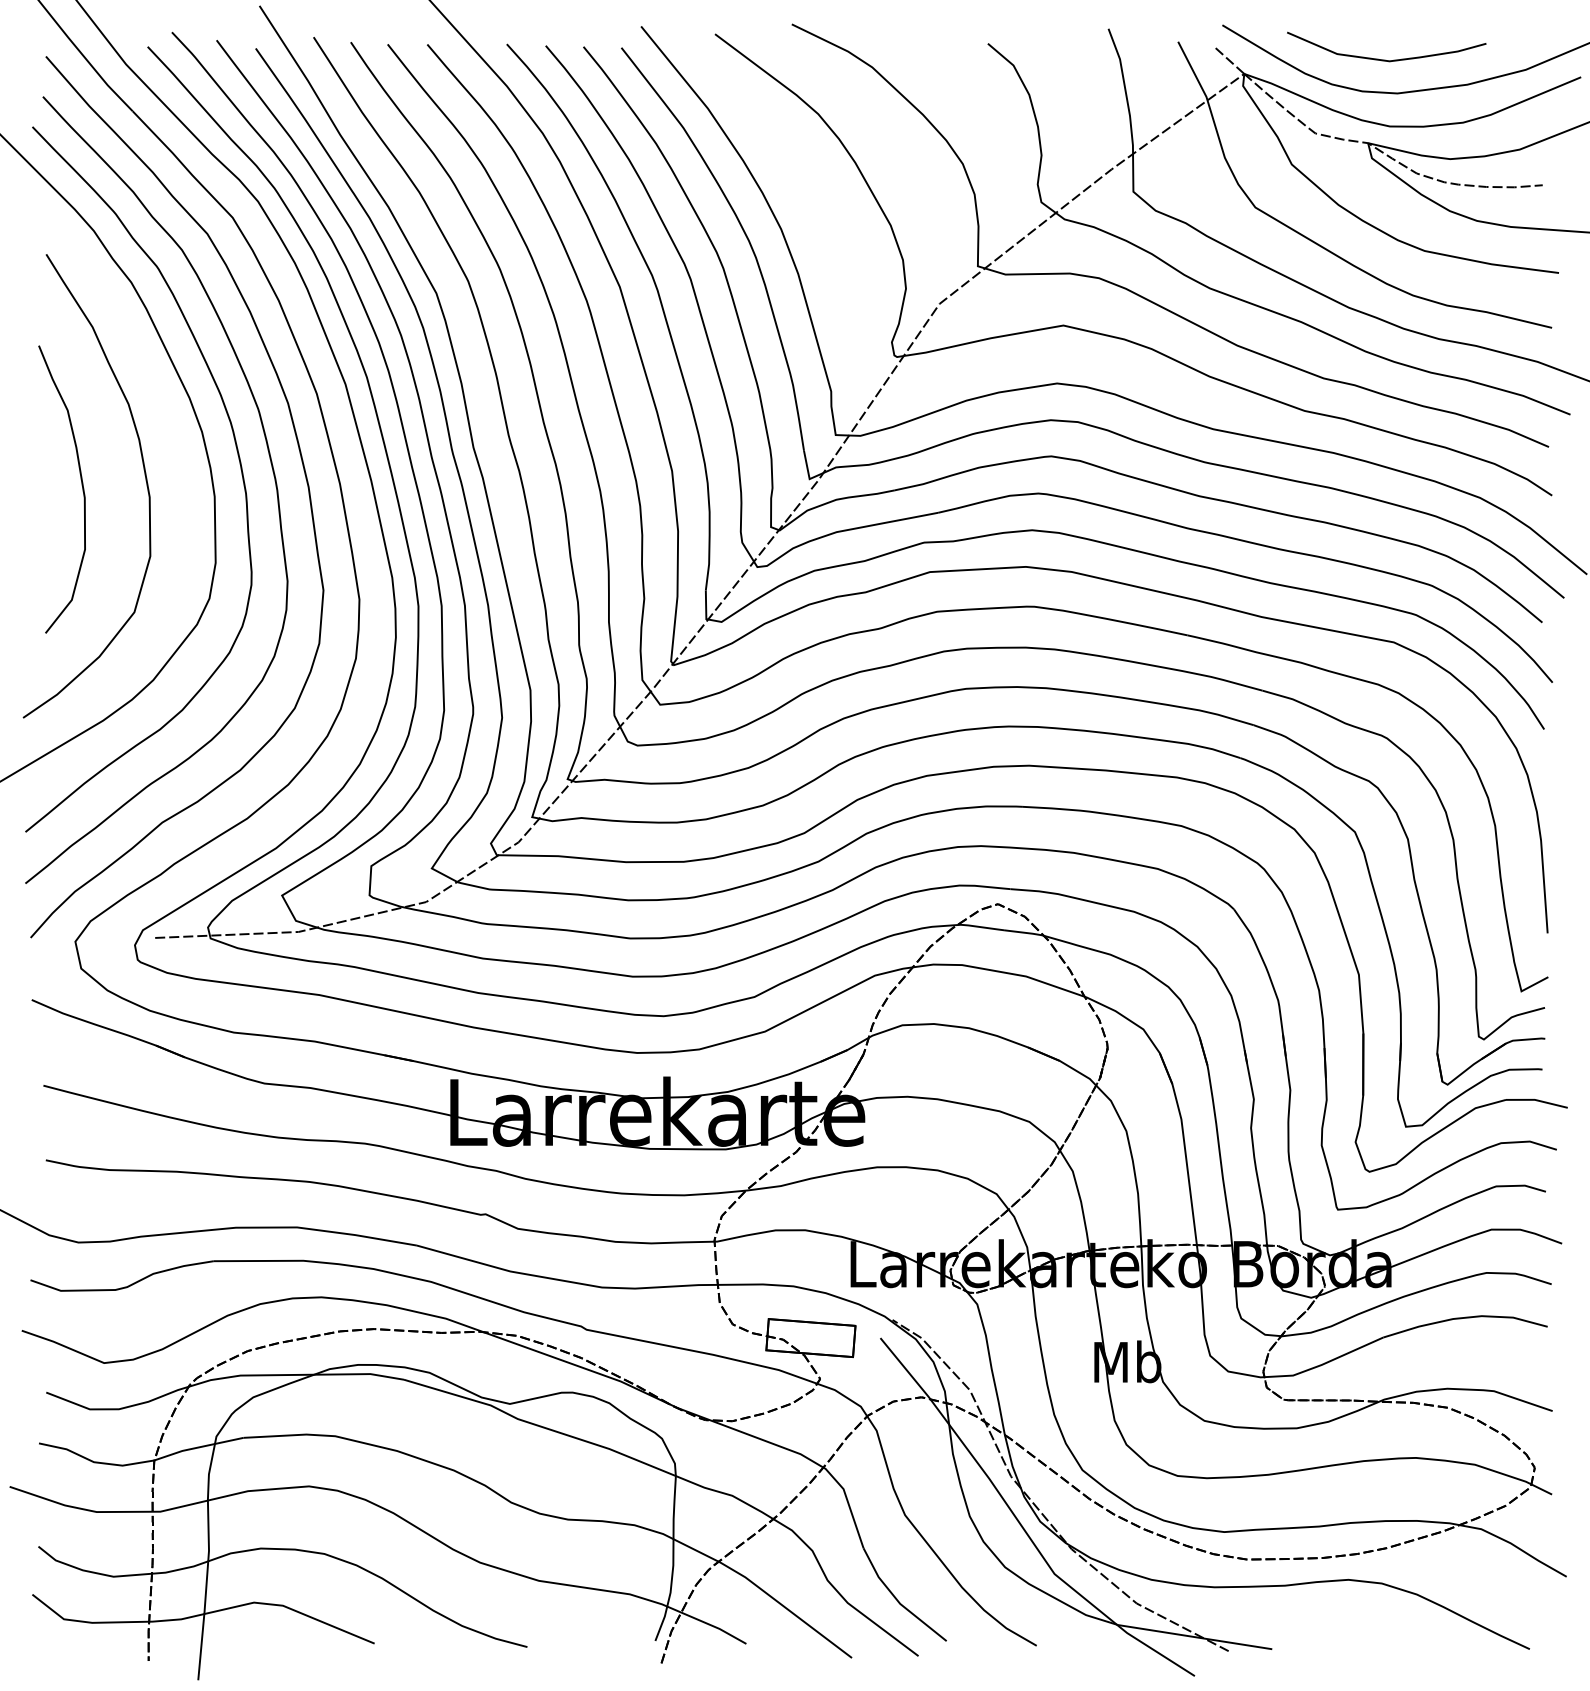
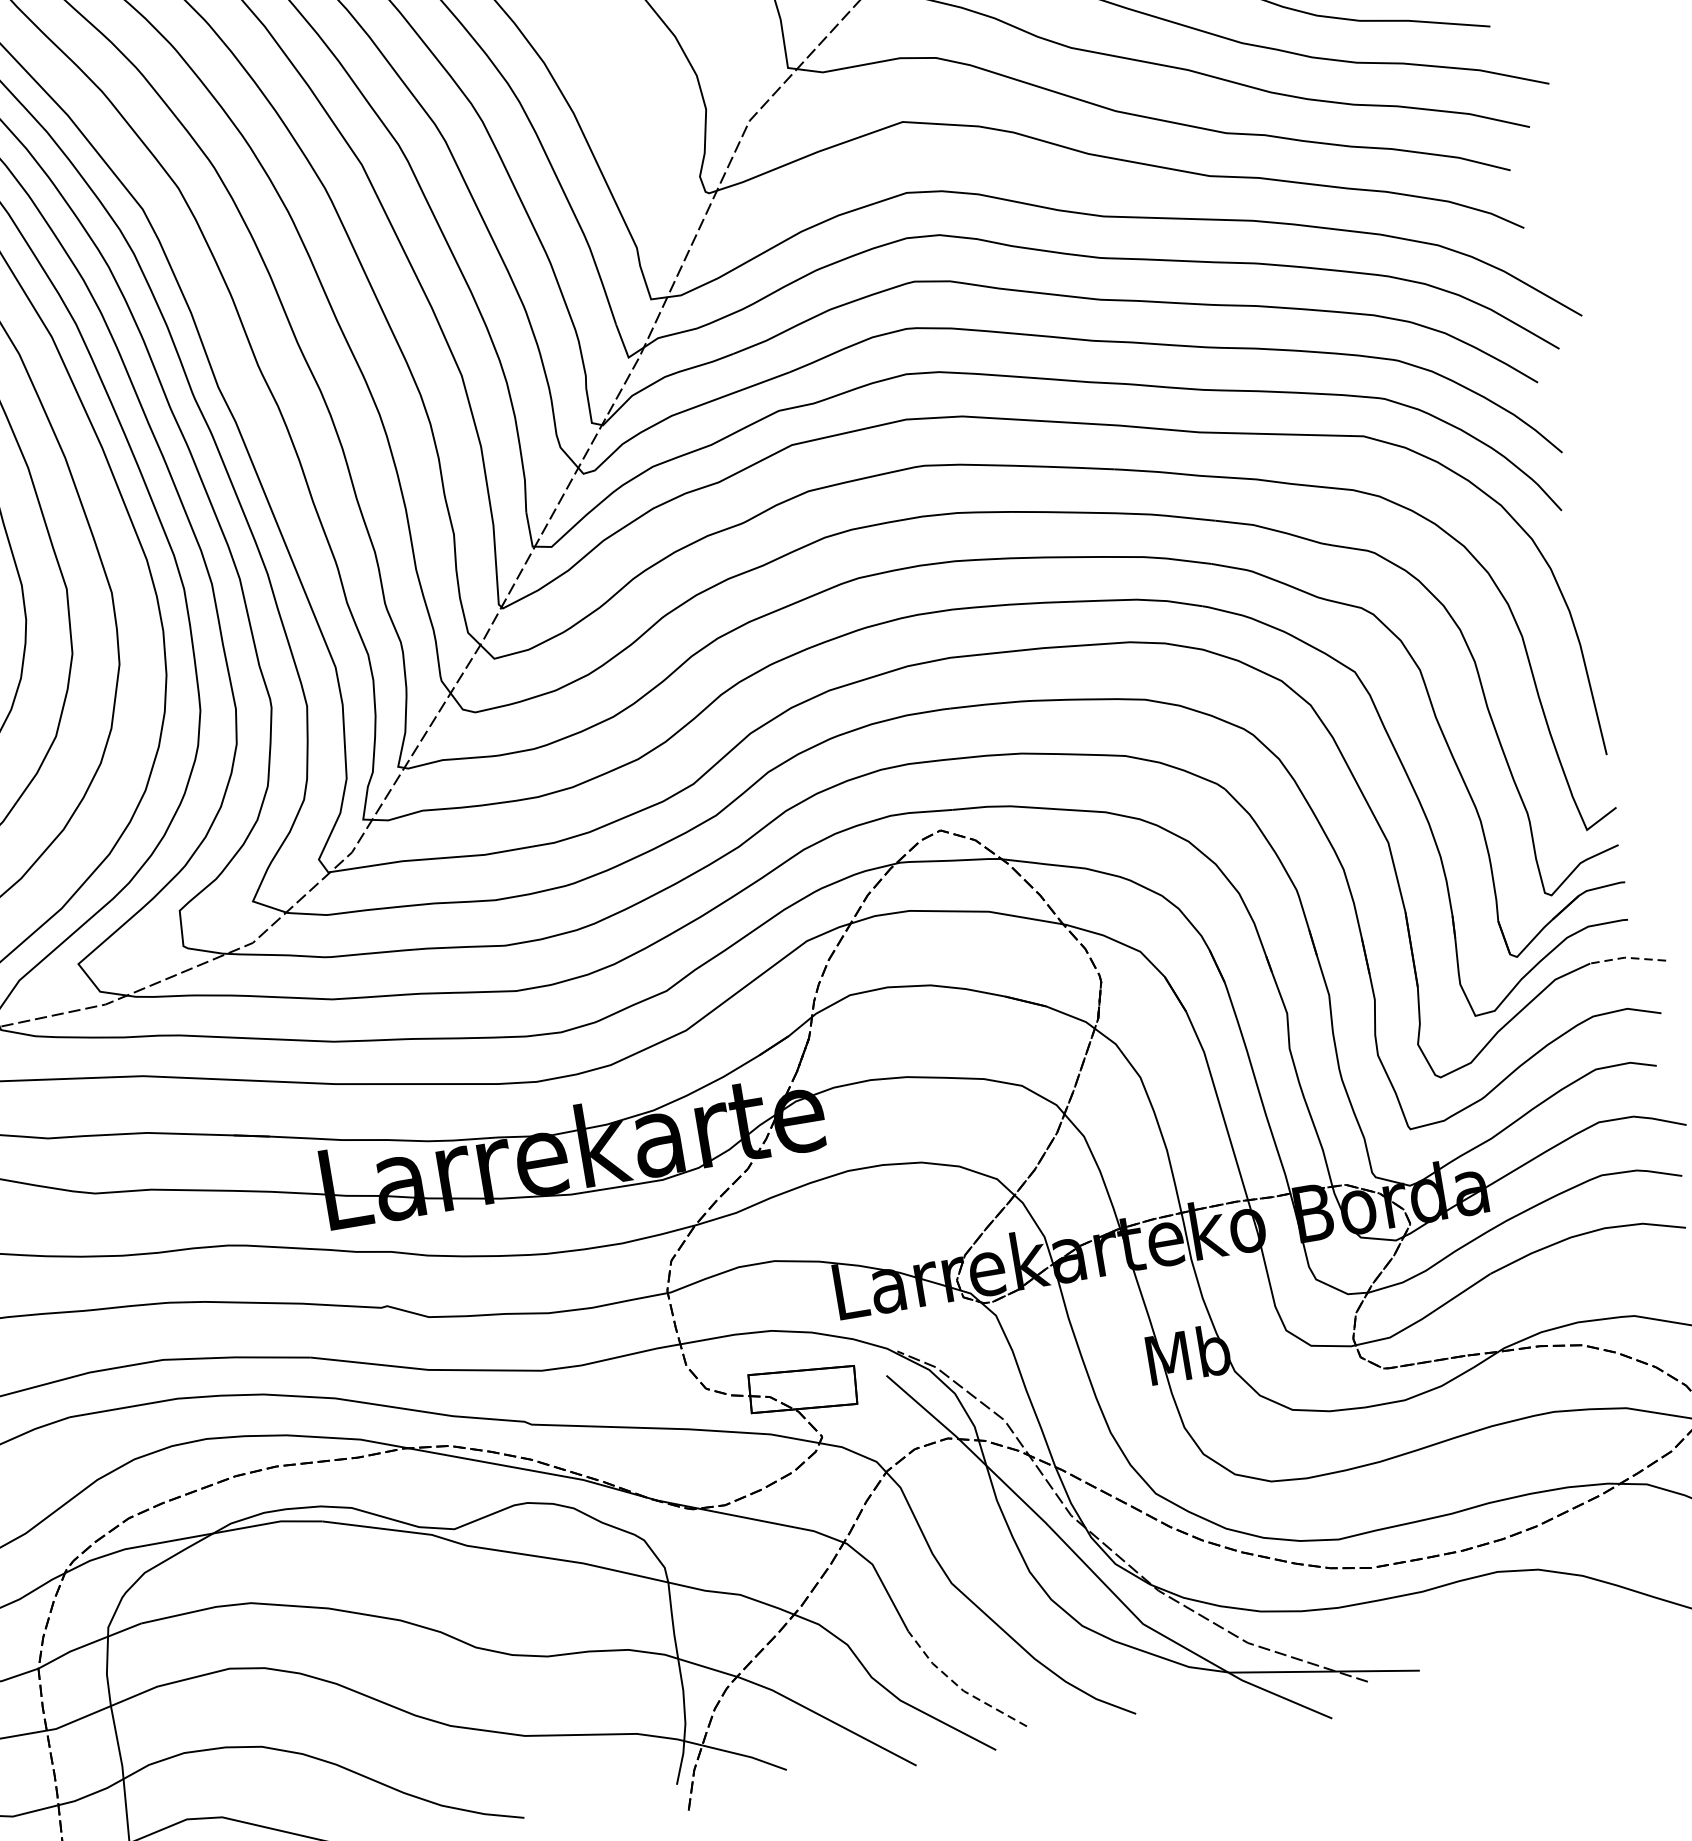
line: (1536, 1100) -> (1627, 958), solid -> dashed
line: (897, 1600) -> (959, 1687), solid -> dashed

